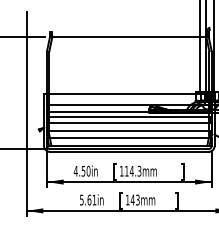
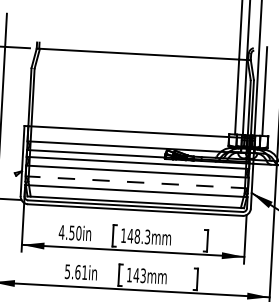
line: (128, 131) -> (135, 182), solid -> dashed
text: (128, 170) -> (132, 235), 114.3mm -> 148.3mm

